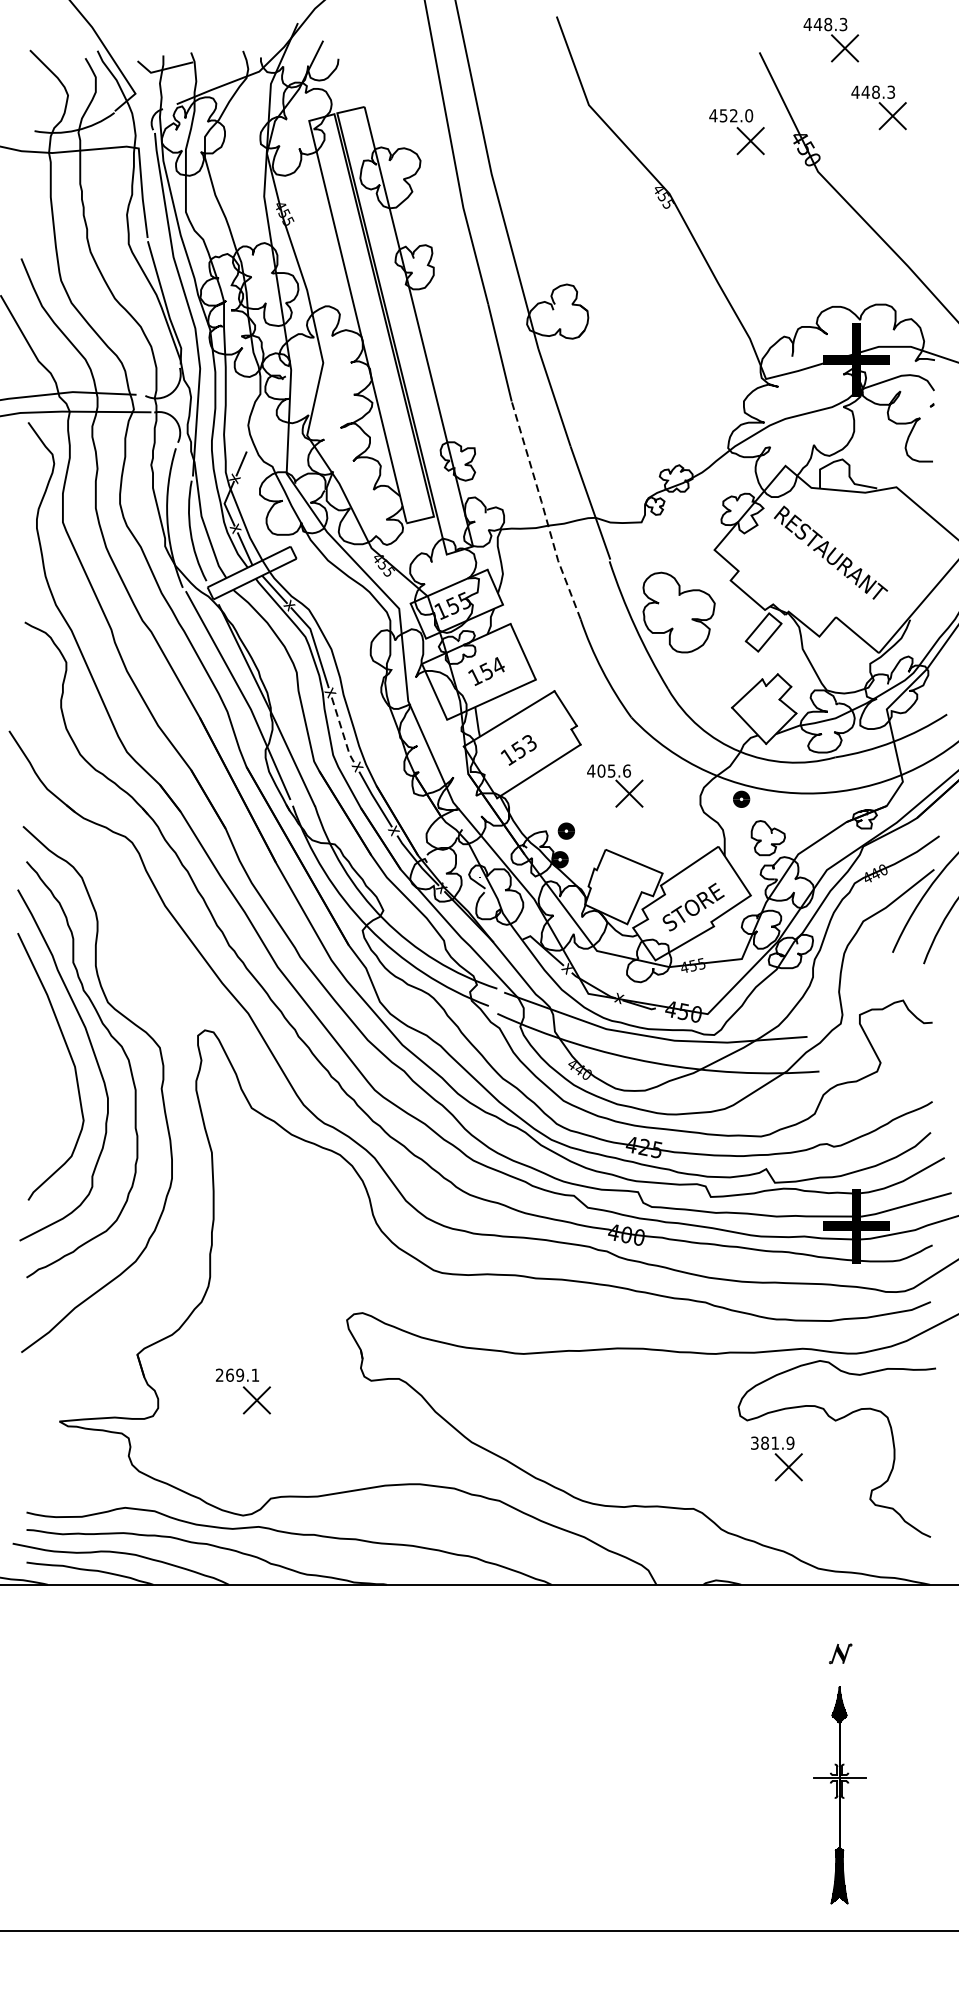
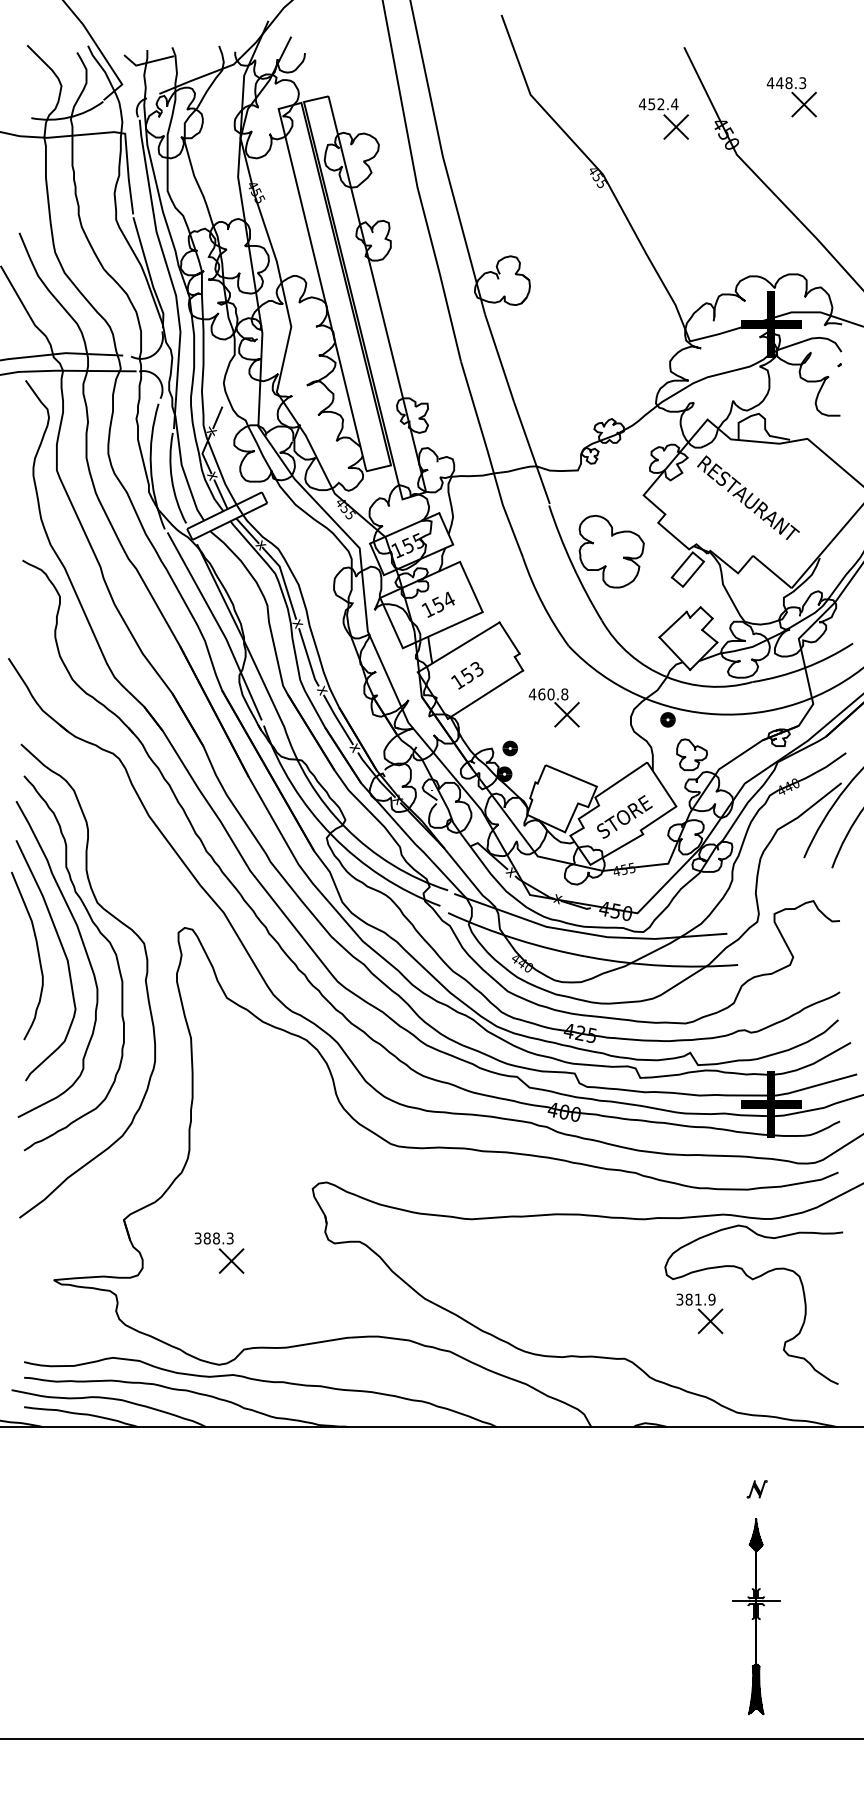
part: (830, 40) -> (748, 36), removed
text: (748, 115) -> (674, 104), 452.0 -> 452.4
line: (544, 511) -> (490, 460), dashed -> solid
line: (342, 731) -> (308, 658), dashed -> solid
text: (614, 771) -> (553, 694), 405.6 -> 460.8
curve: (41, 1058) -> (37, 953), added
text: (236, 1375) -> (213, 1238), 269.1 -> 388.3

